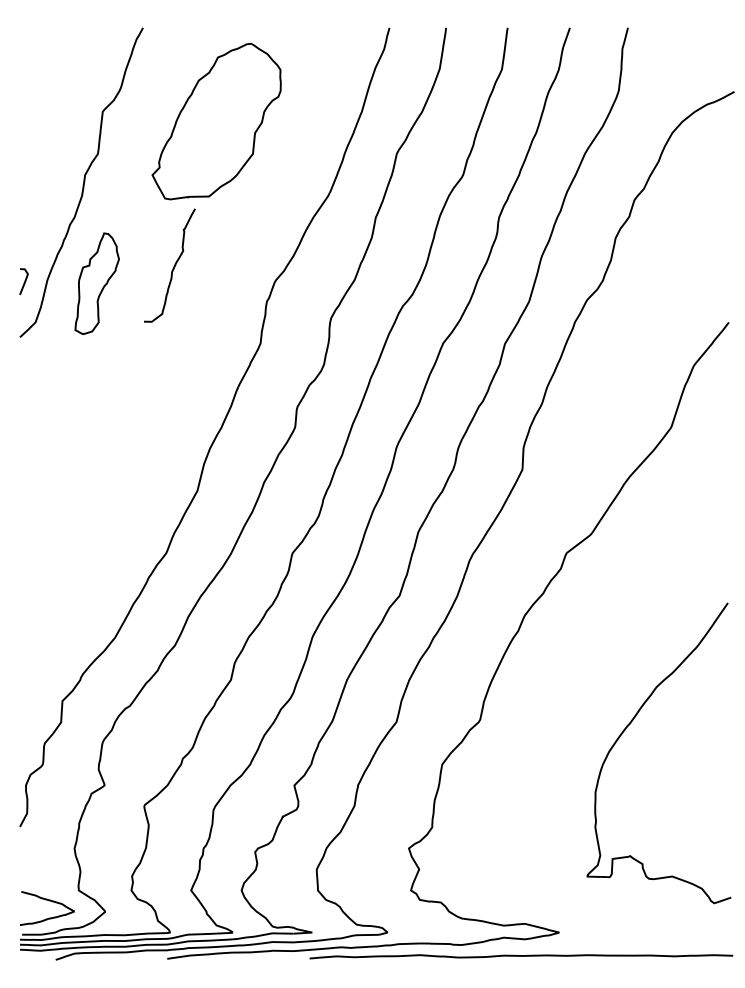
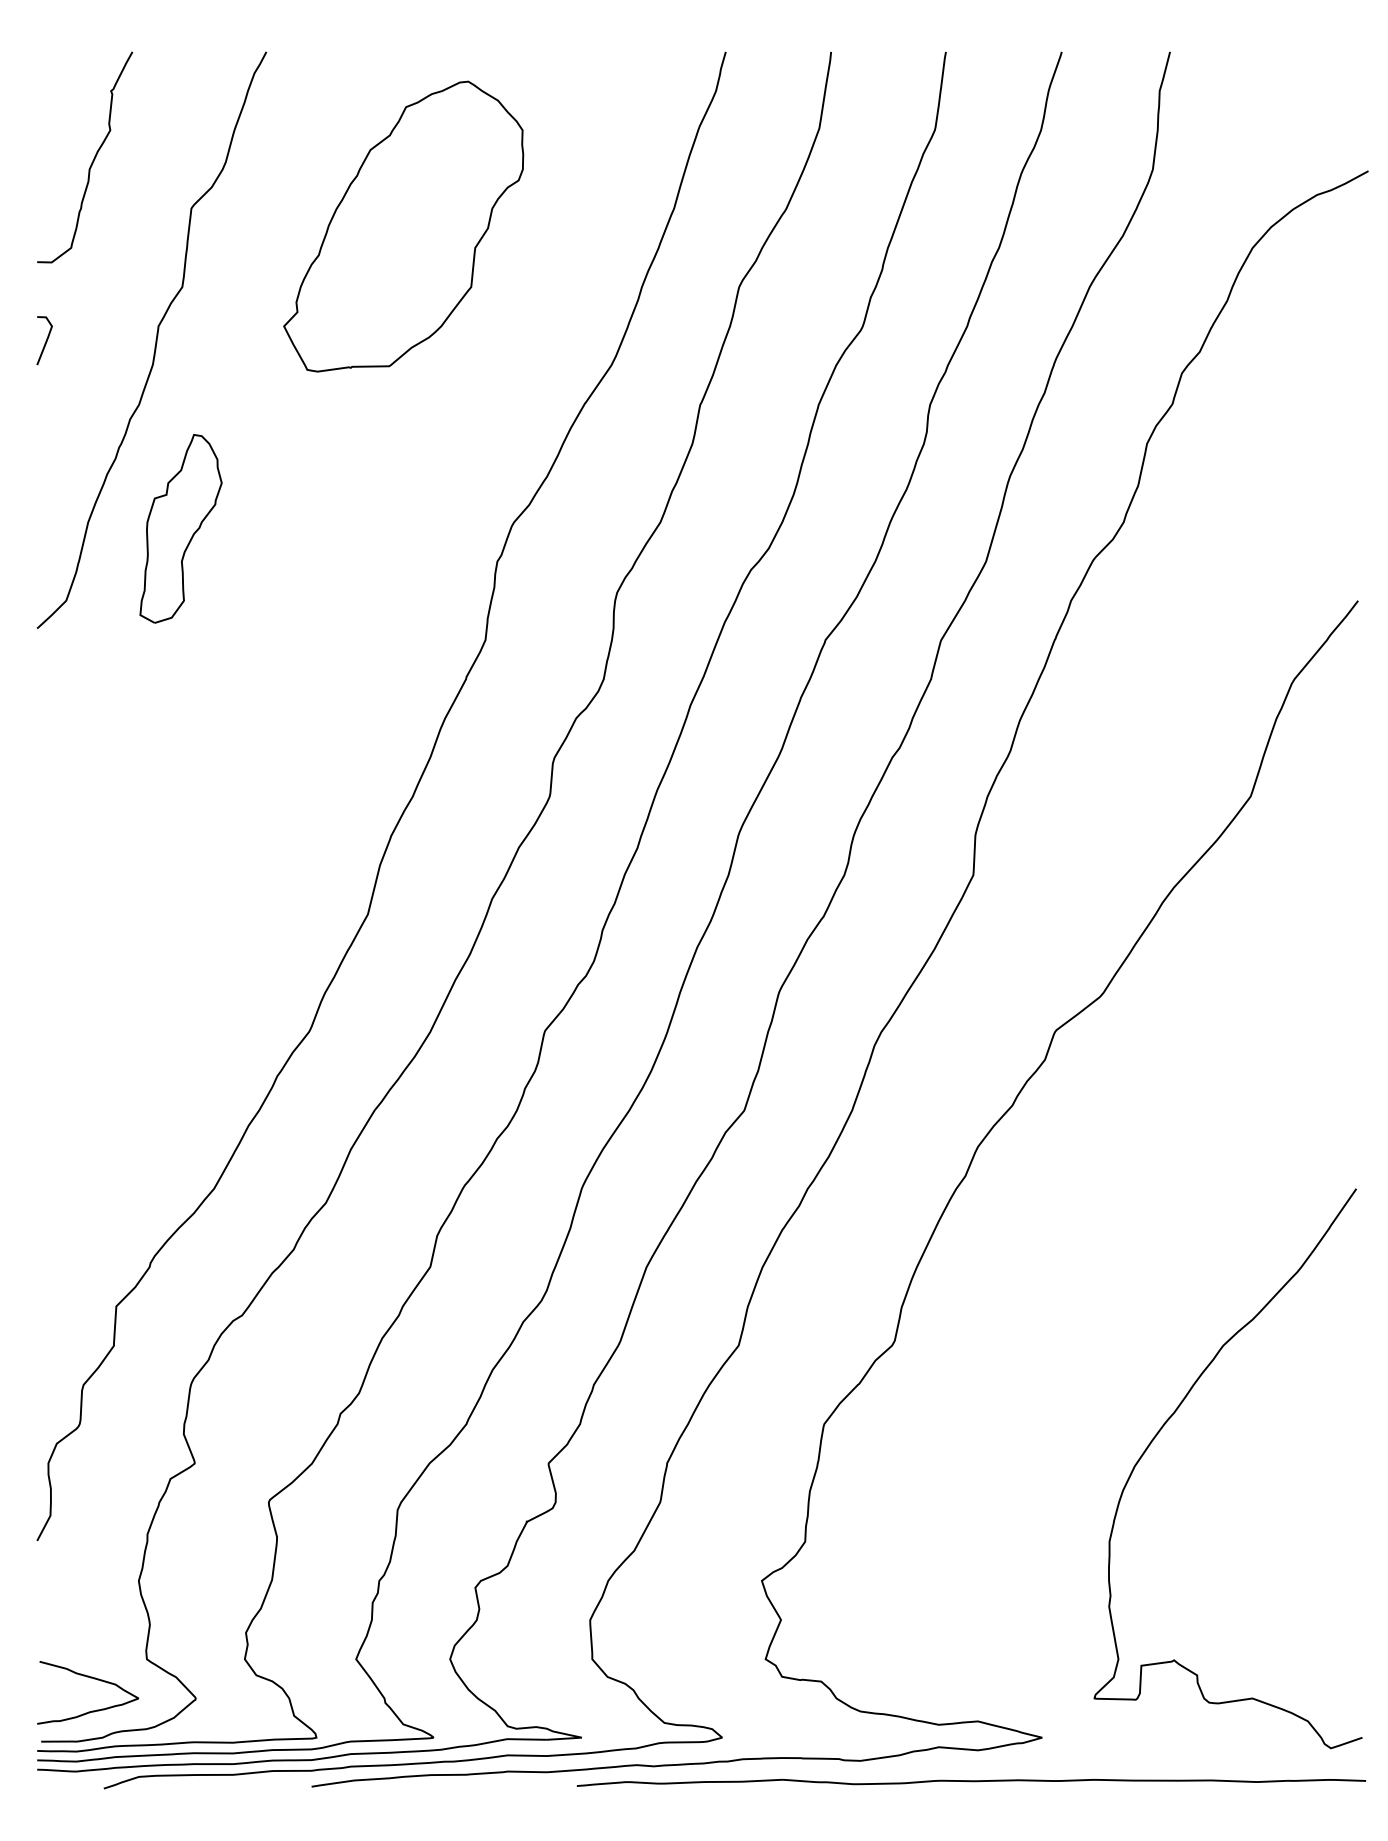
curve: (173, 266) -> (92, 159), moved
line: (24, 281) -> (45, 340), moved
curve: (626, 729) -> (1167, 1424), moved

